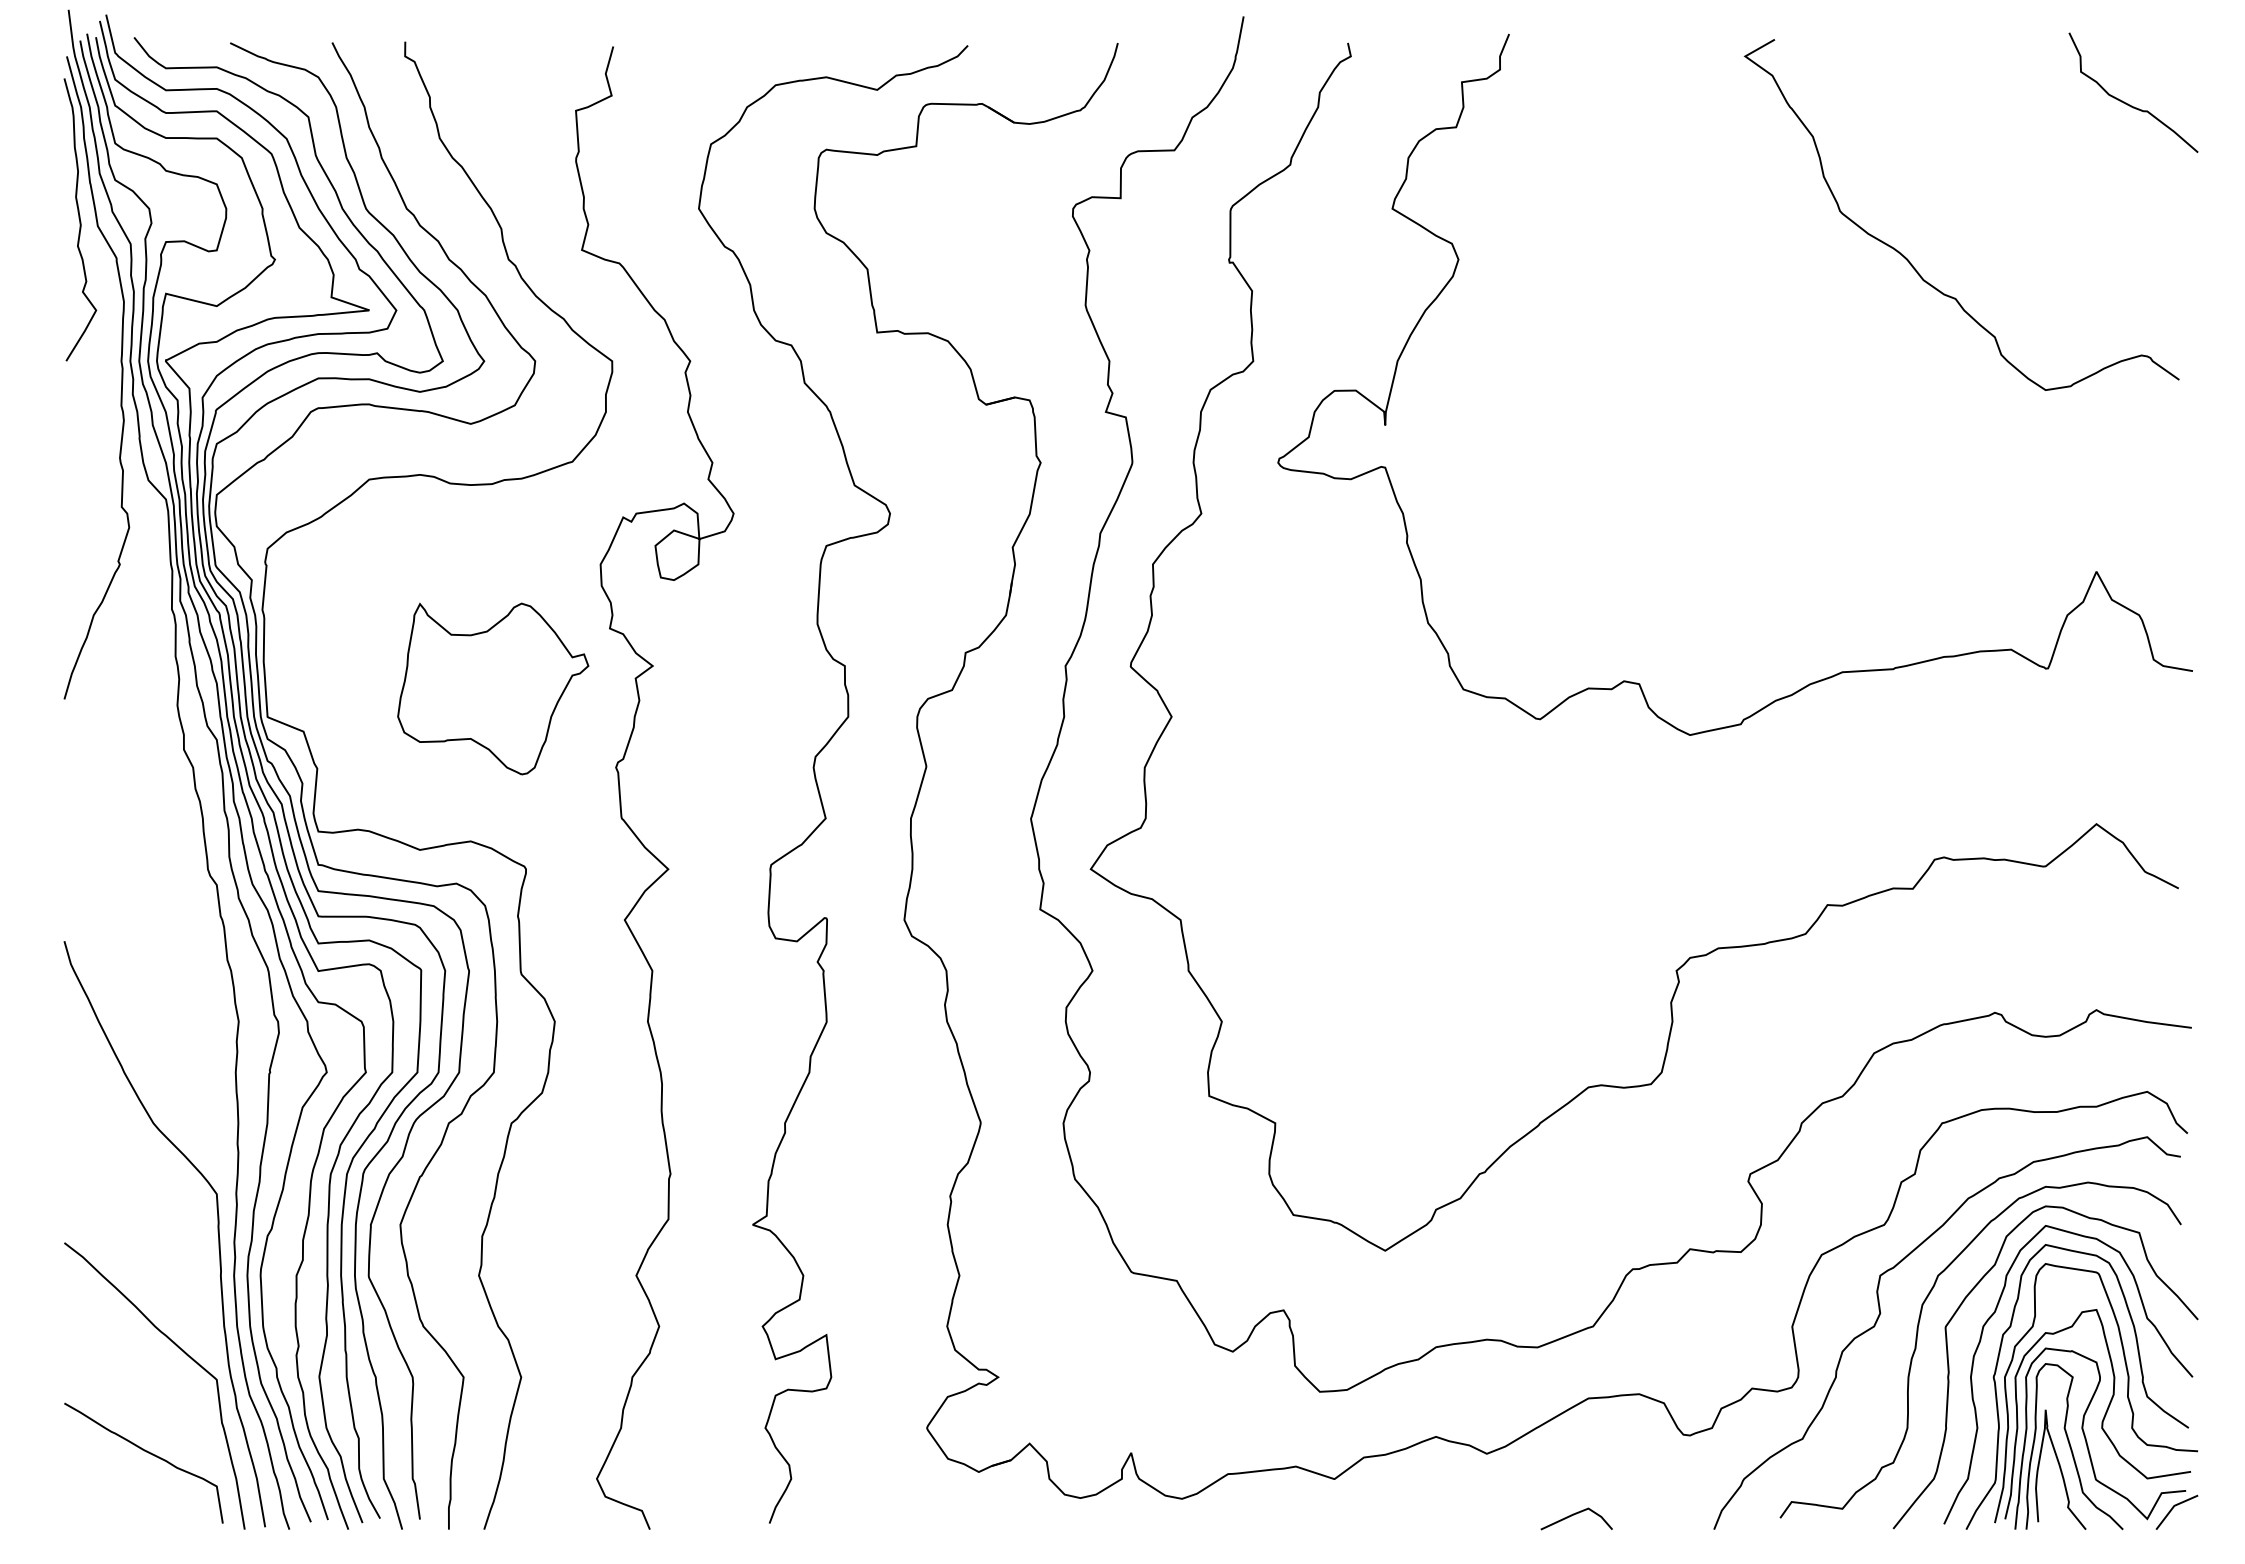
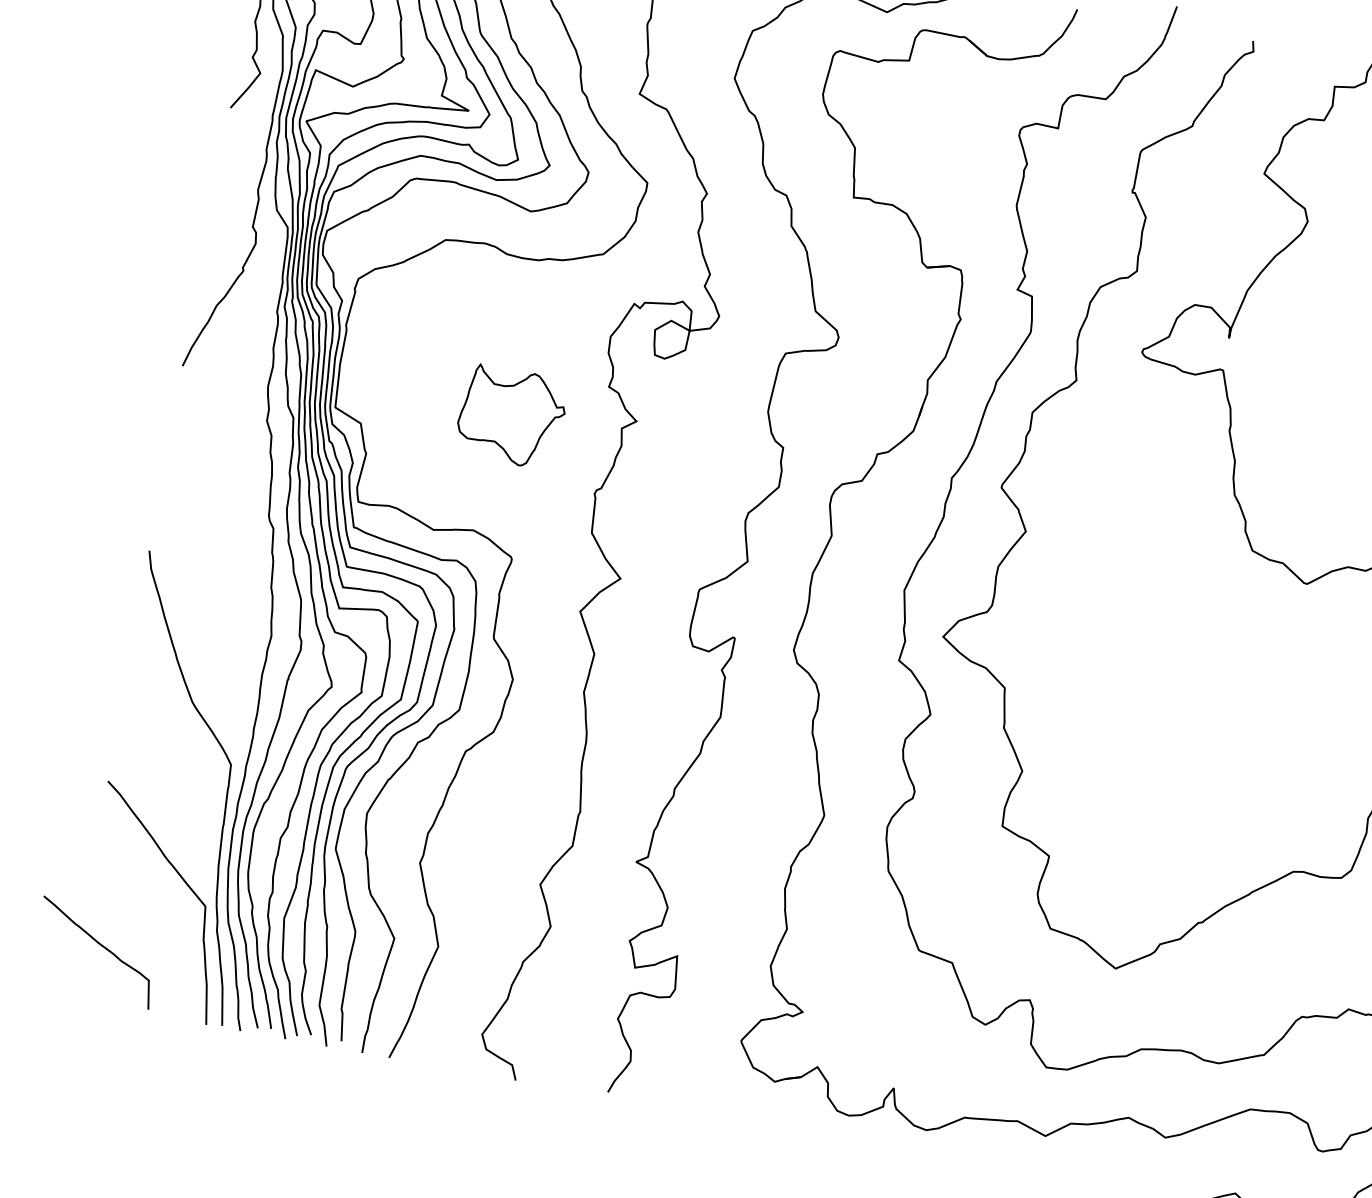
part: (493, 688) -> (511, 416), size x0.7
curve: (148, 1453) -> (101, 945), moved

